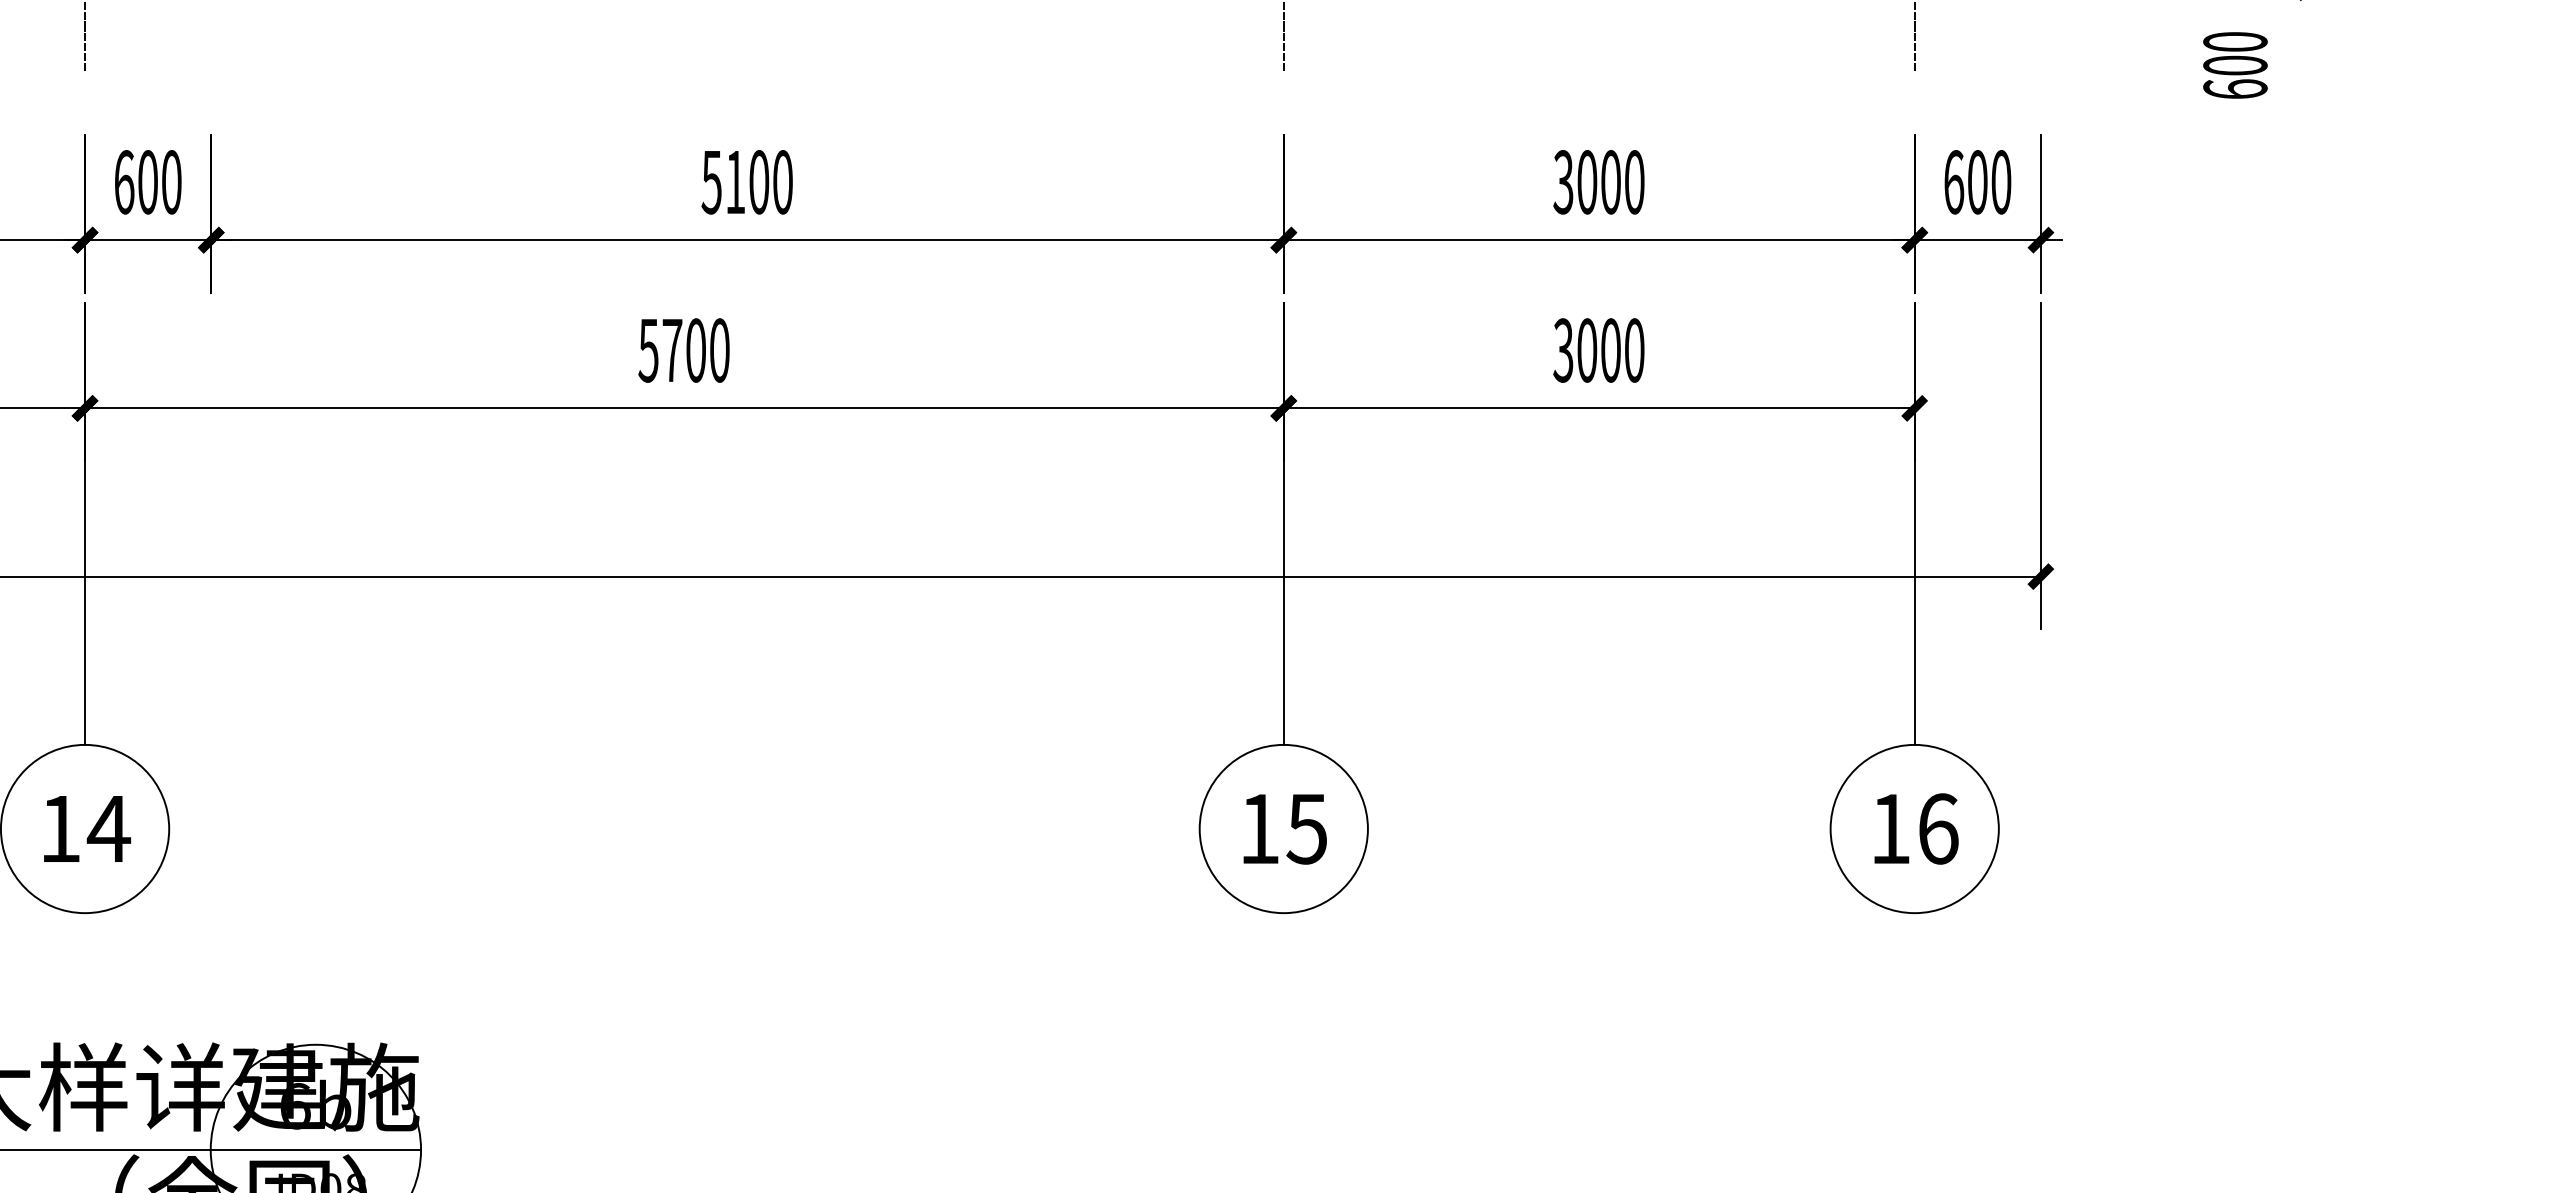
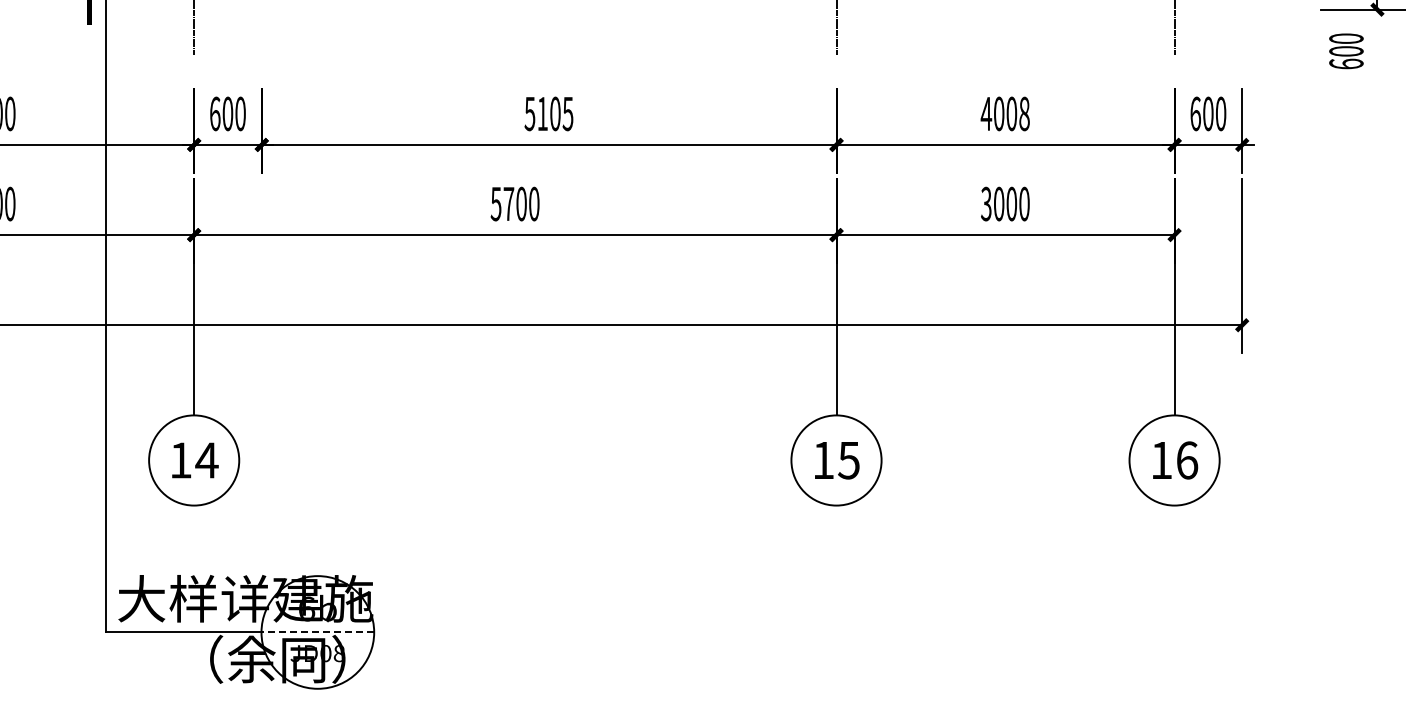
text: (781, 181) -> (567, 113), 5100 -> 5105
text: (1597, 181) -> (1004, 113), 3000 -> 4008
line: (315, 1150) -> (317, 632), solid -> dashed

